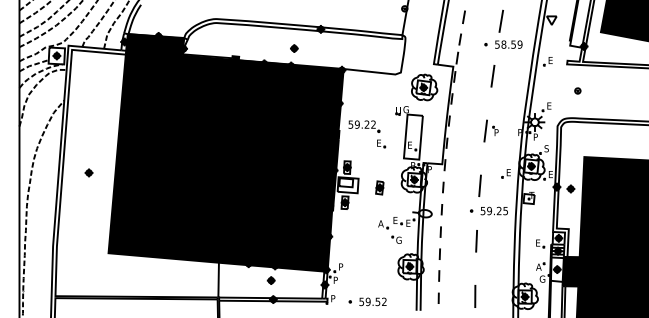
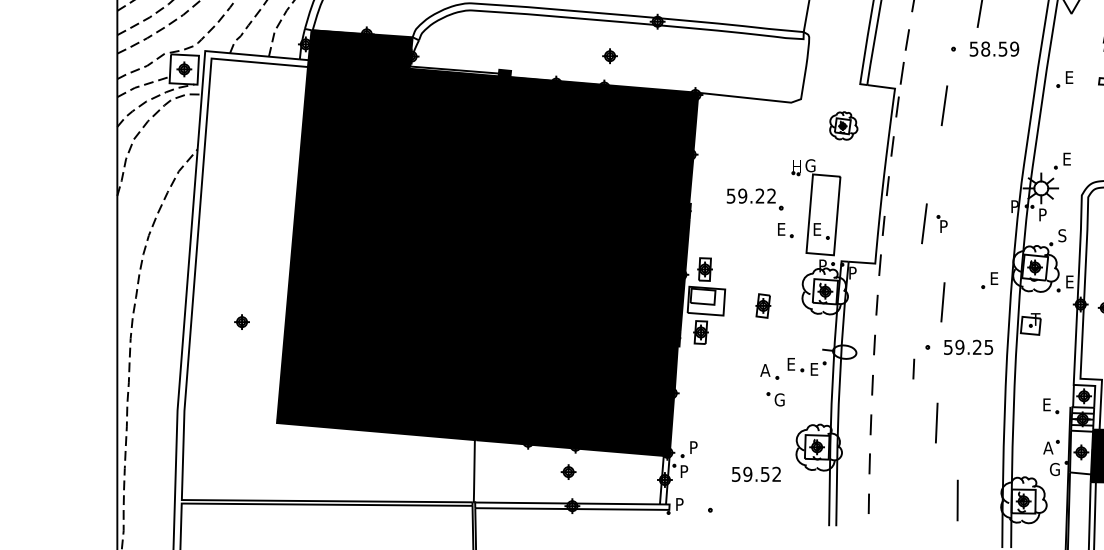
line: (492, 76) -> (943, 106), moved
part: (424, 87) -> (843, 125), size x0.6
part: (490, 130) -> (932, 222), moved
part: (367, 134) -> (760, 213), moved
part: (88, 172) -> (241, 321), moved
line: (463, 222) -> (913, 367), added
part: (396, 239) -> (775, 398), moved
line: (476, 241) -> (936, 423), moved
line: (475, 296) -> (958, 500), moved
text: (372, 301) -> (755, 473), moved

